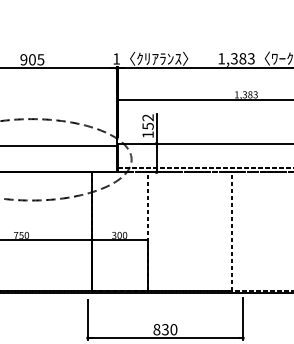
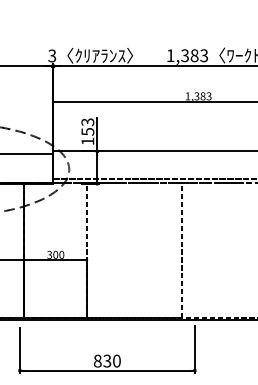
text: (116, 58) -> (52, 55), 1 -> 3
text: (148, 117) -> (88, 121), 152 -> 153

